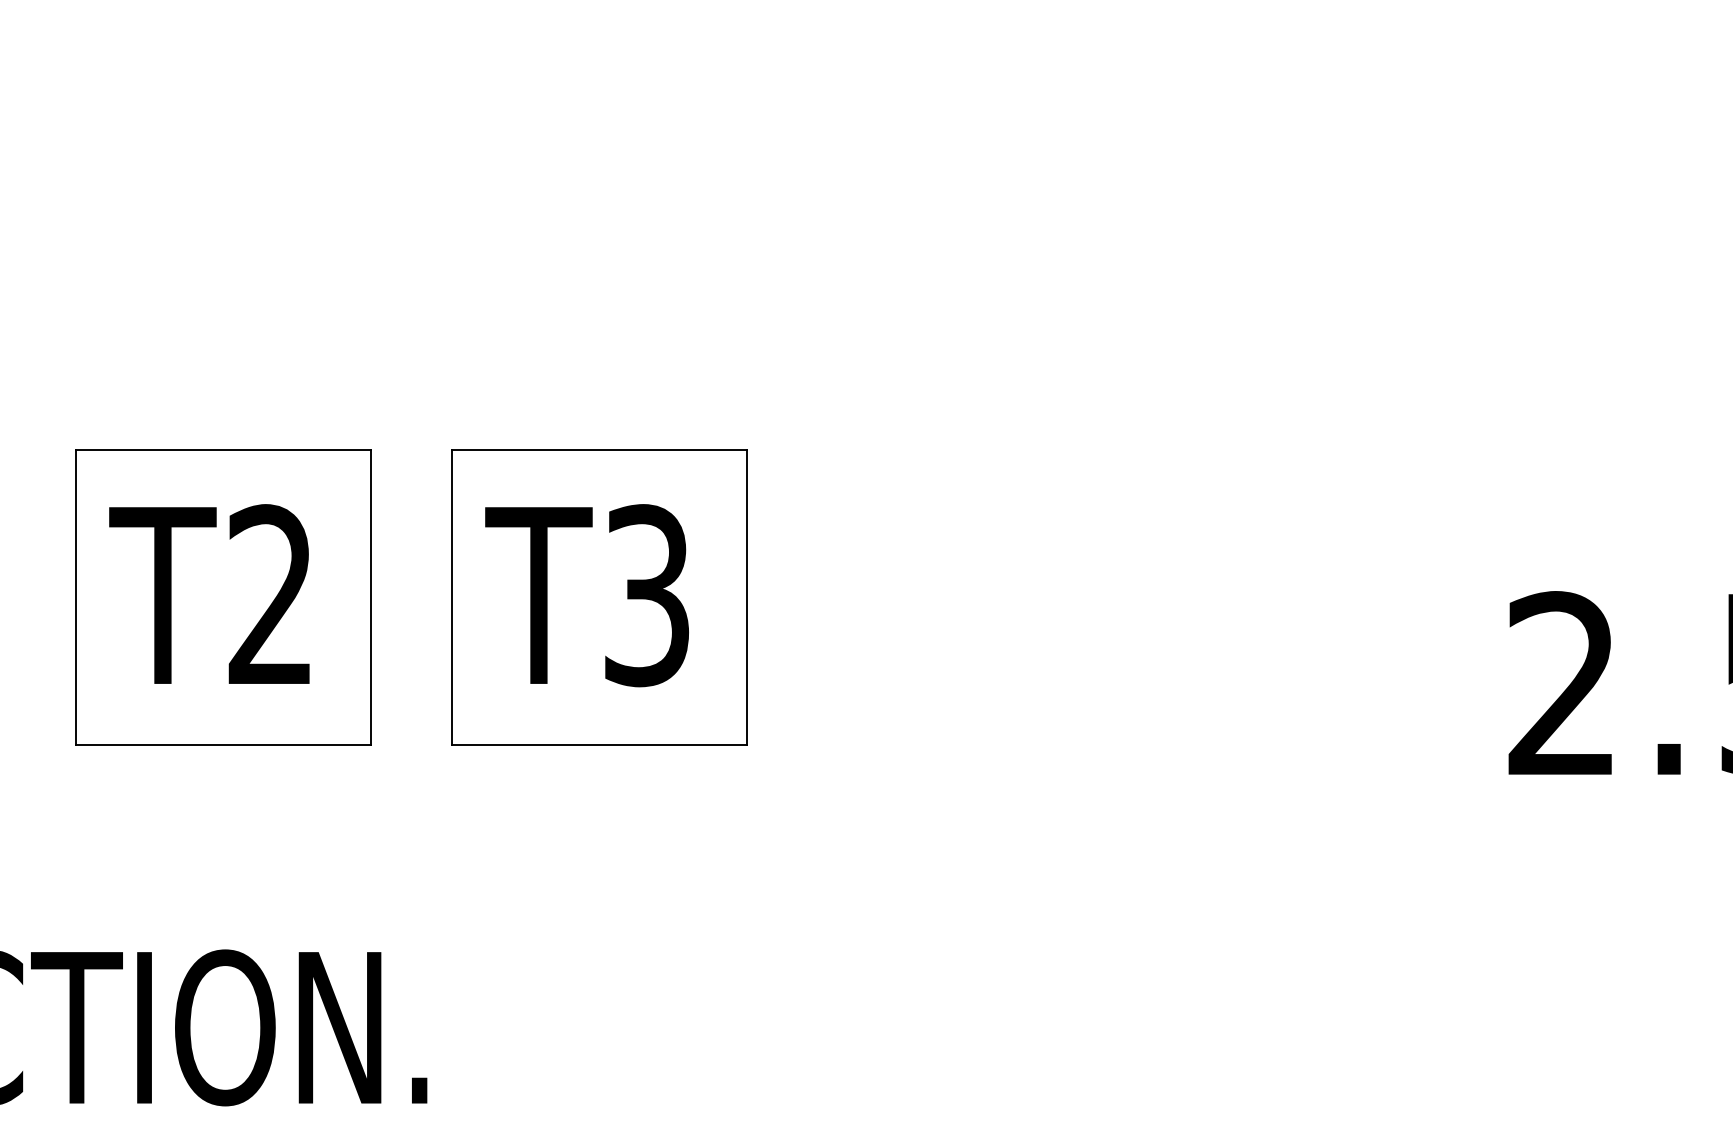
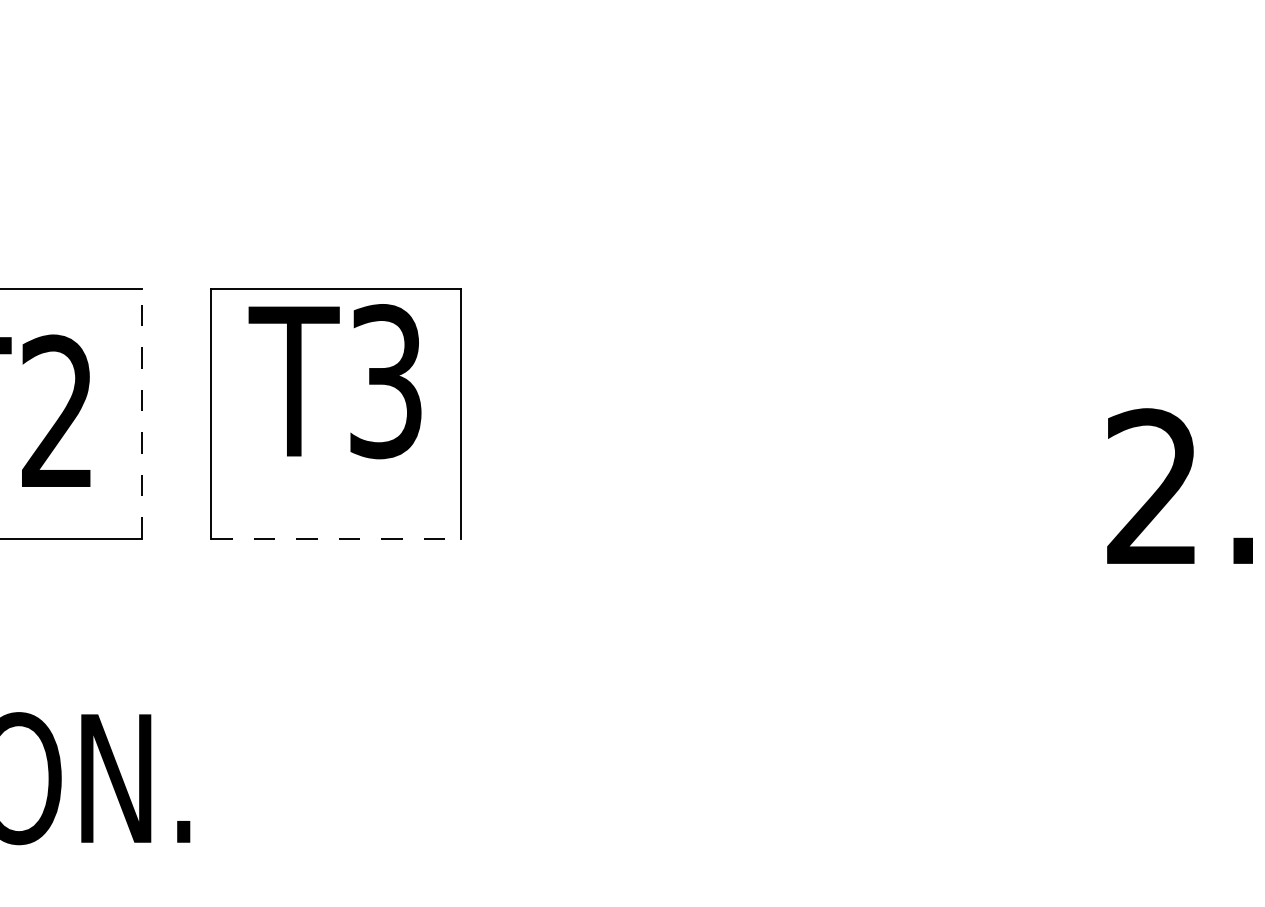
text: (586, 595) -> (334, 381), moved
line: (370, 597) -> (142, 413), solid -> dashed
line: (599, 744) -> (336, 538), solid -> dashed

